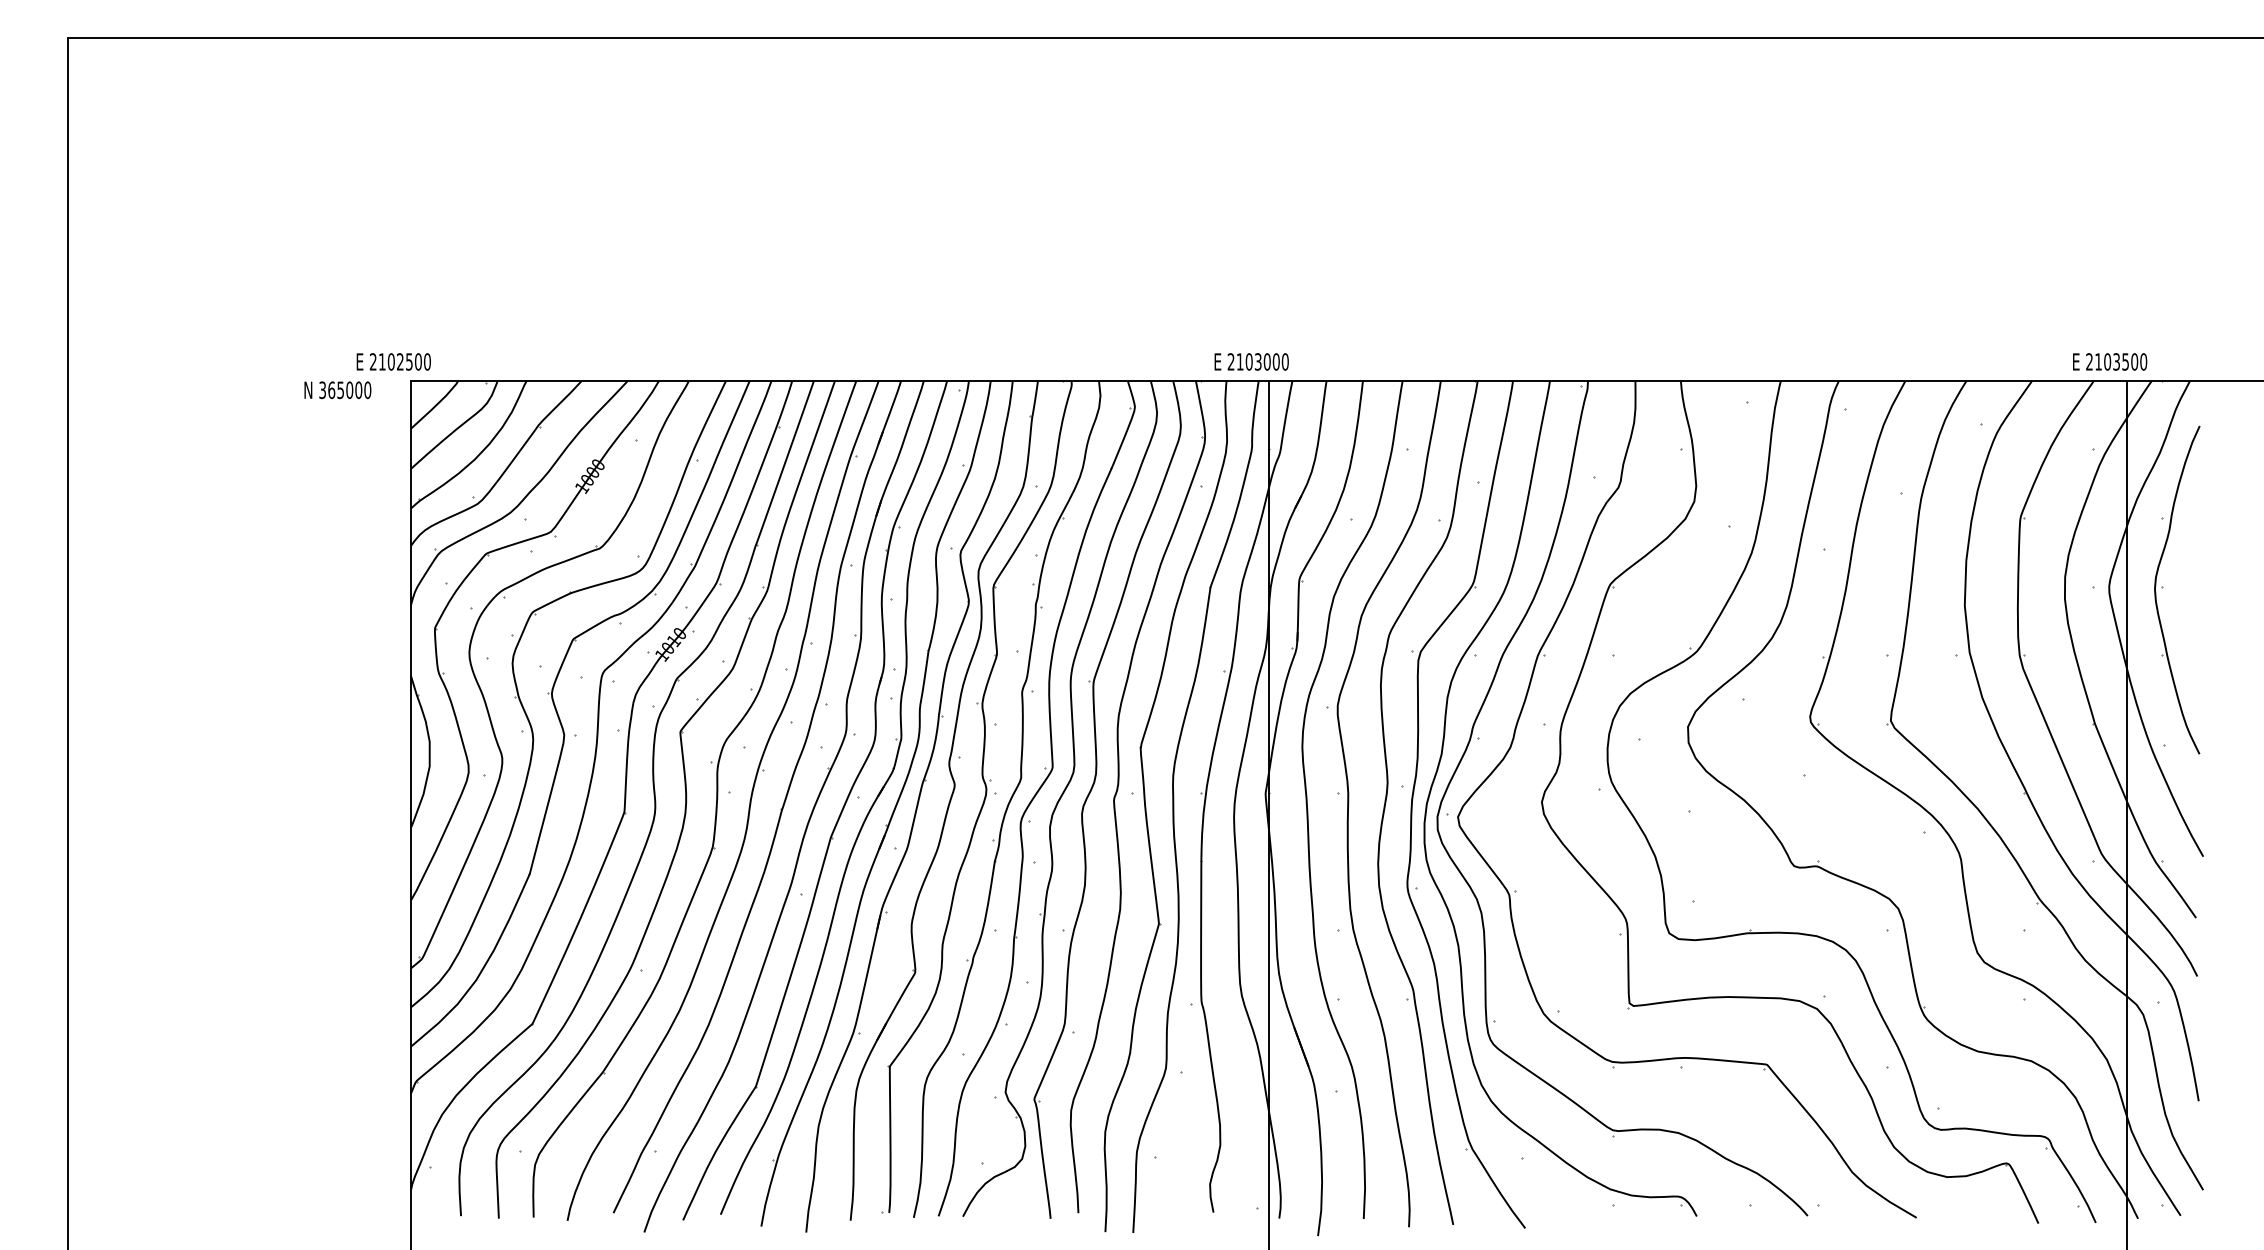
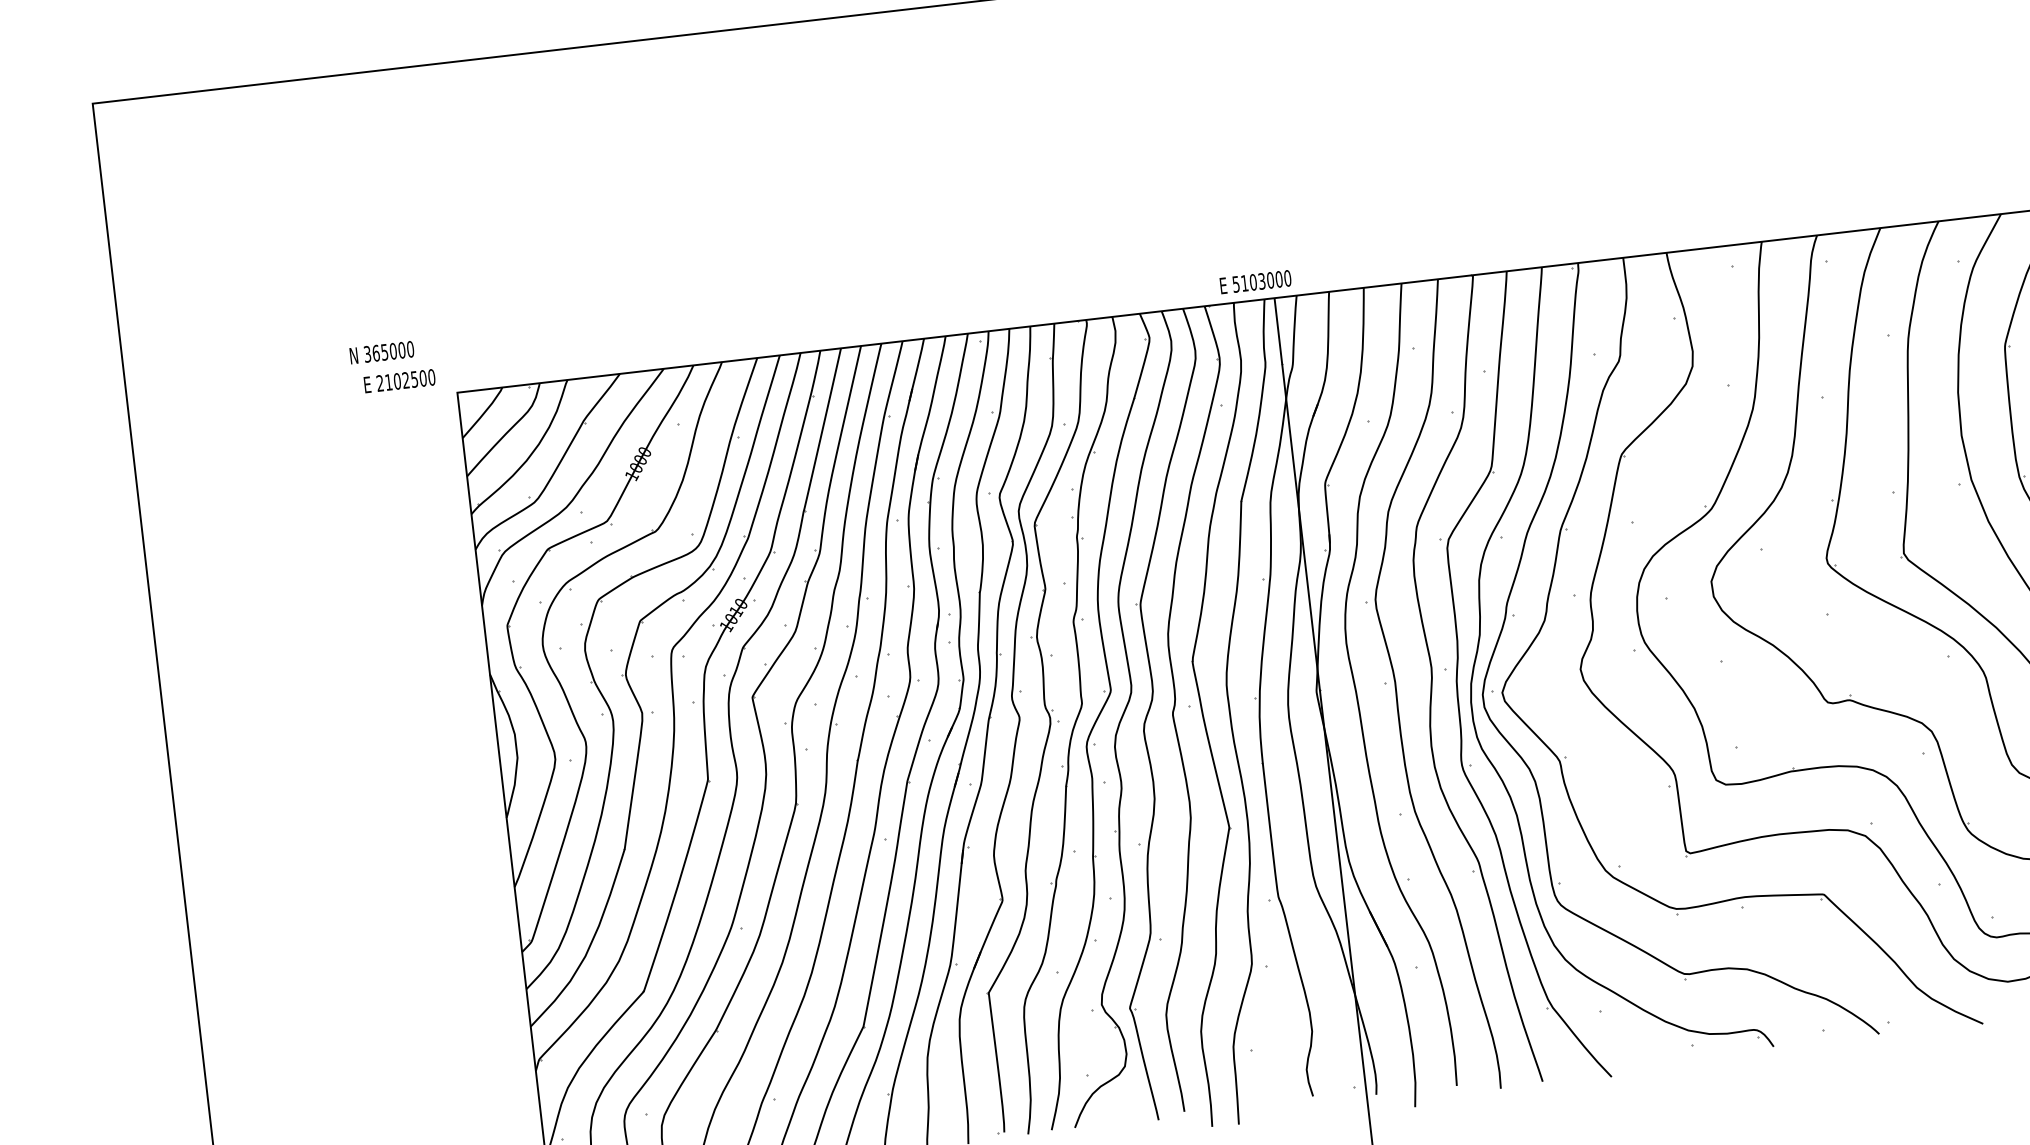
text: (393, 361) -> (399, 380), moved
text: (1230, 361) -> (1235, 284), 2103000 -> 5103000
text: (337, 390) -> (381, 352), moved

